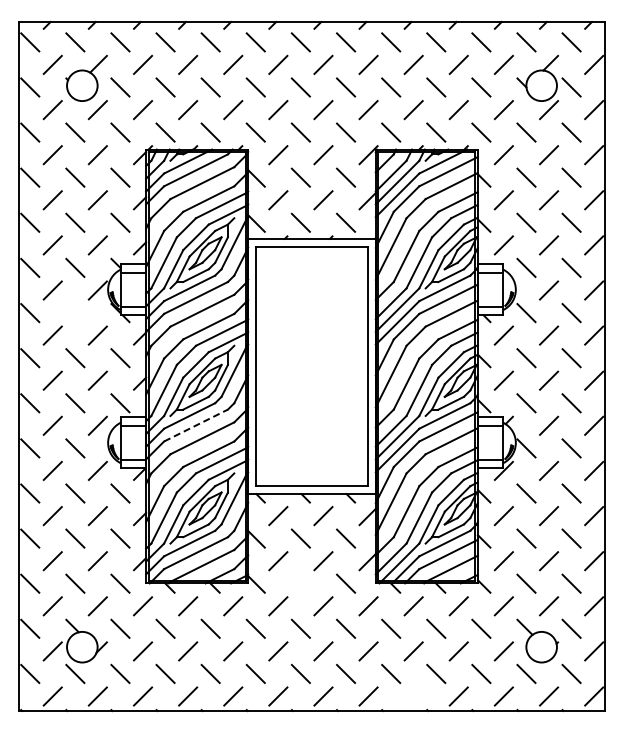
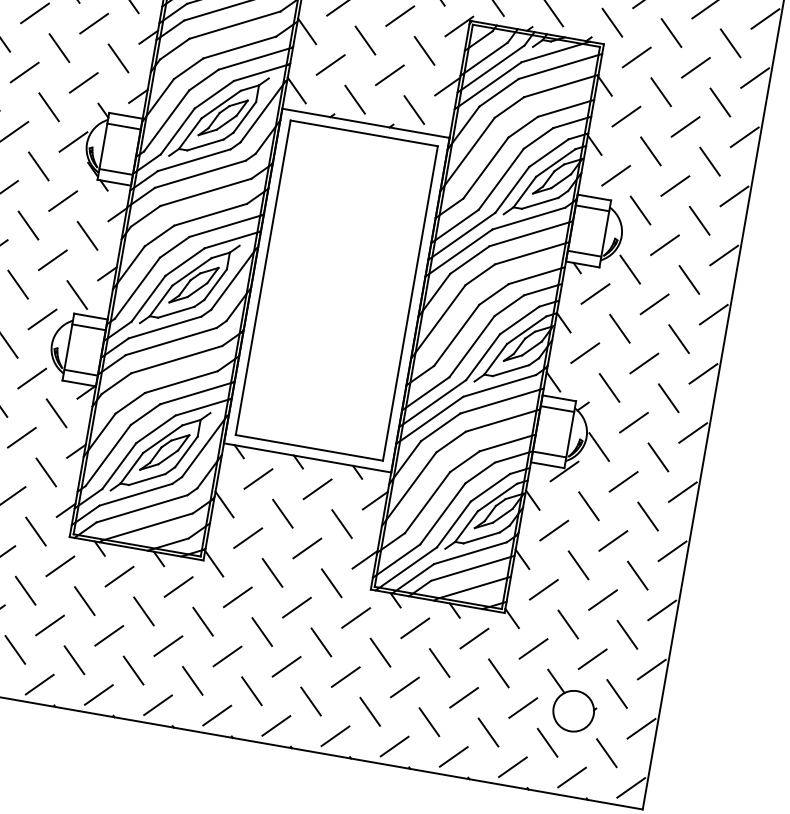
line: (75, 313) -> (38, 167), added
line: (196, 425) -> (171, 341), dashed -> solid
line: (300, 583) -> (272, 572), added
line: (413, 696) -> (394, 746), added

